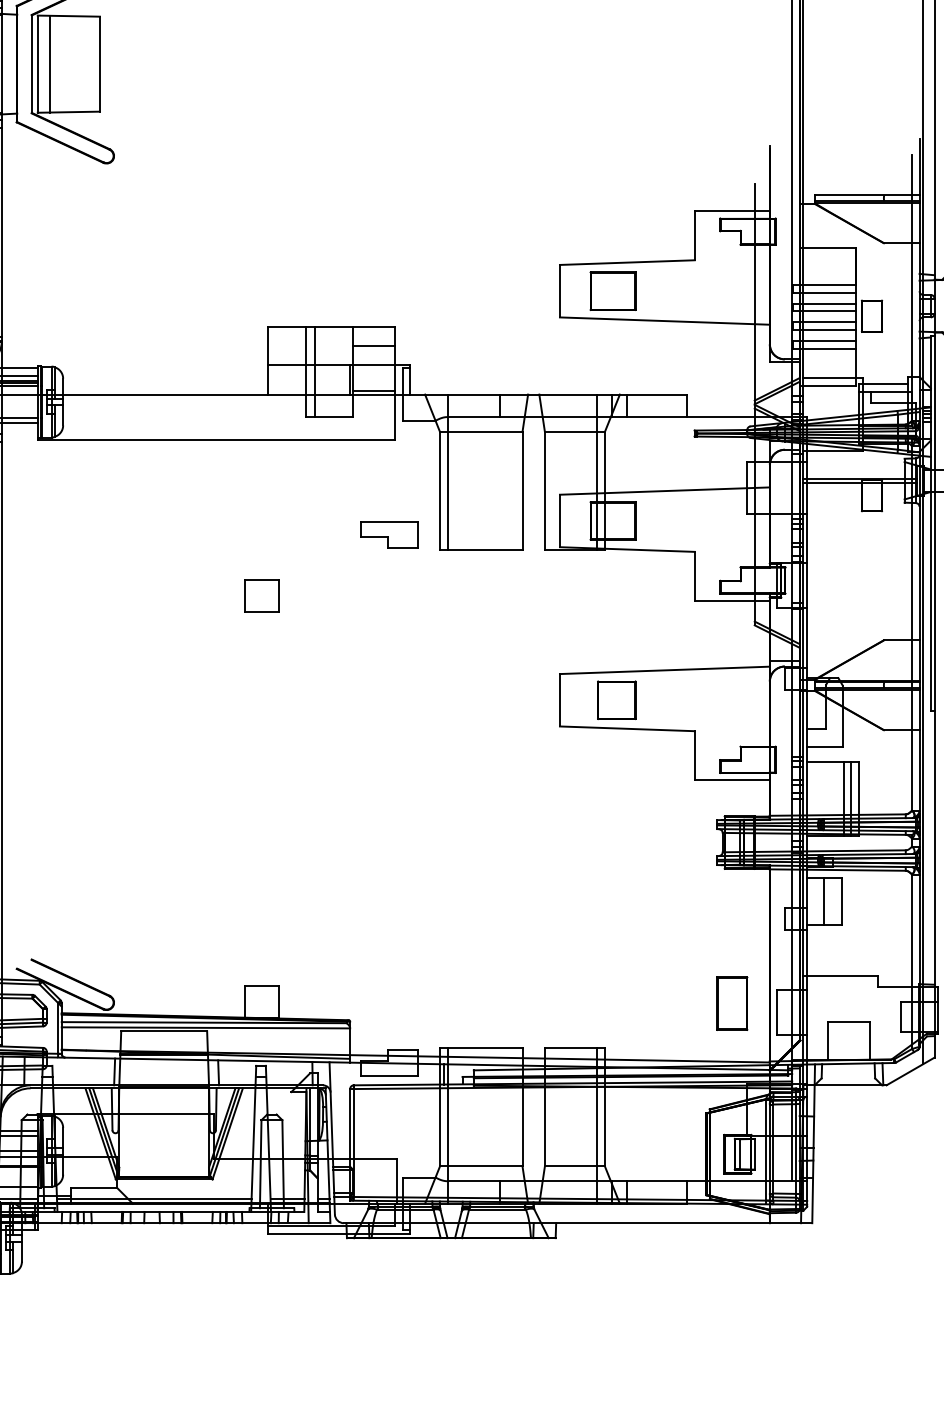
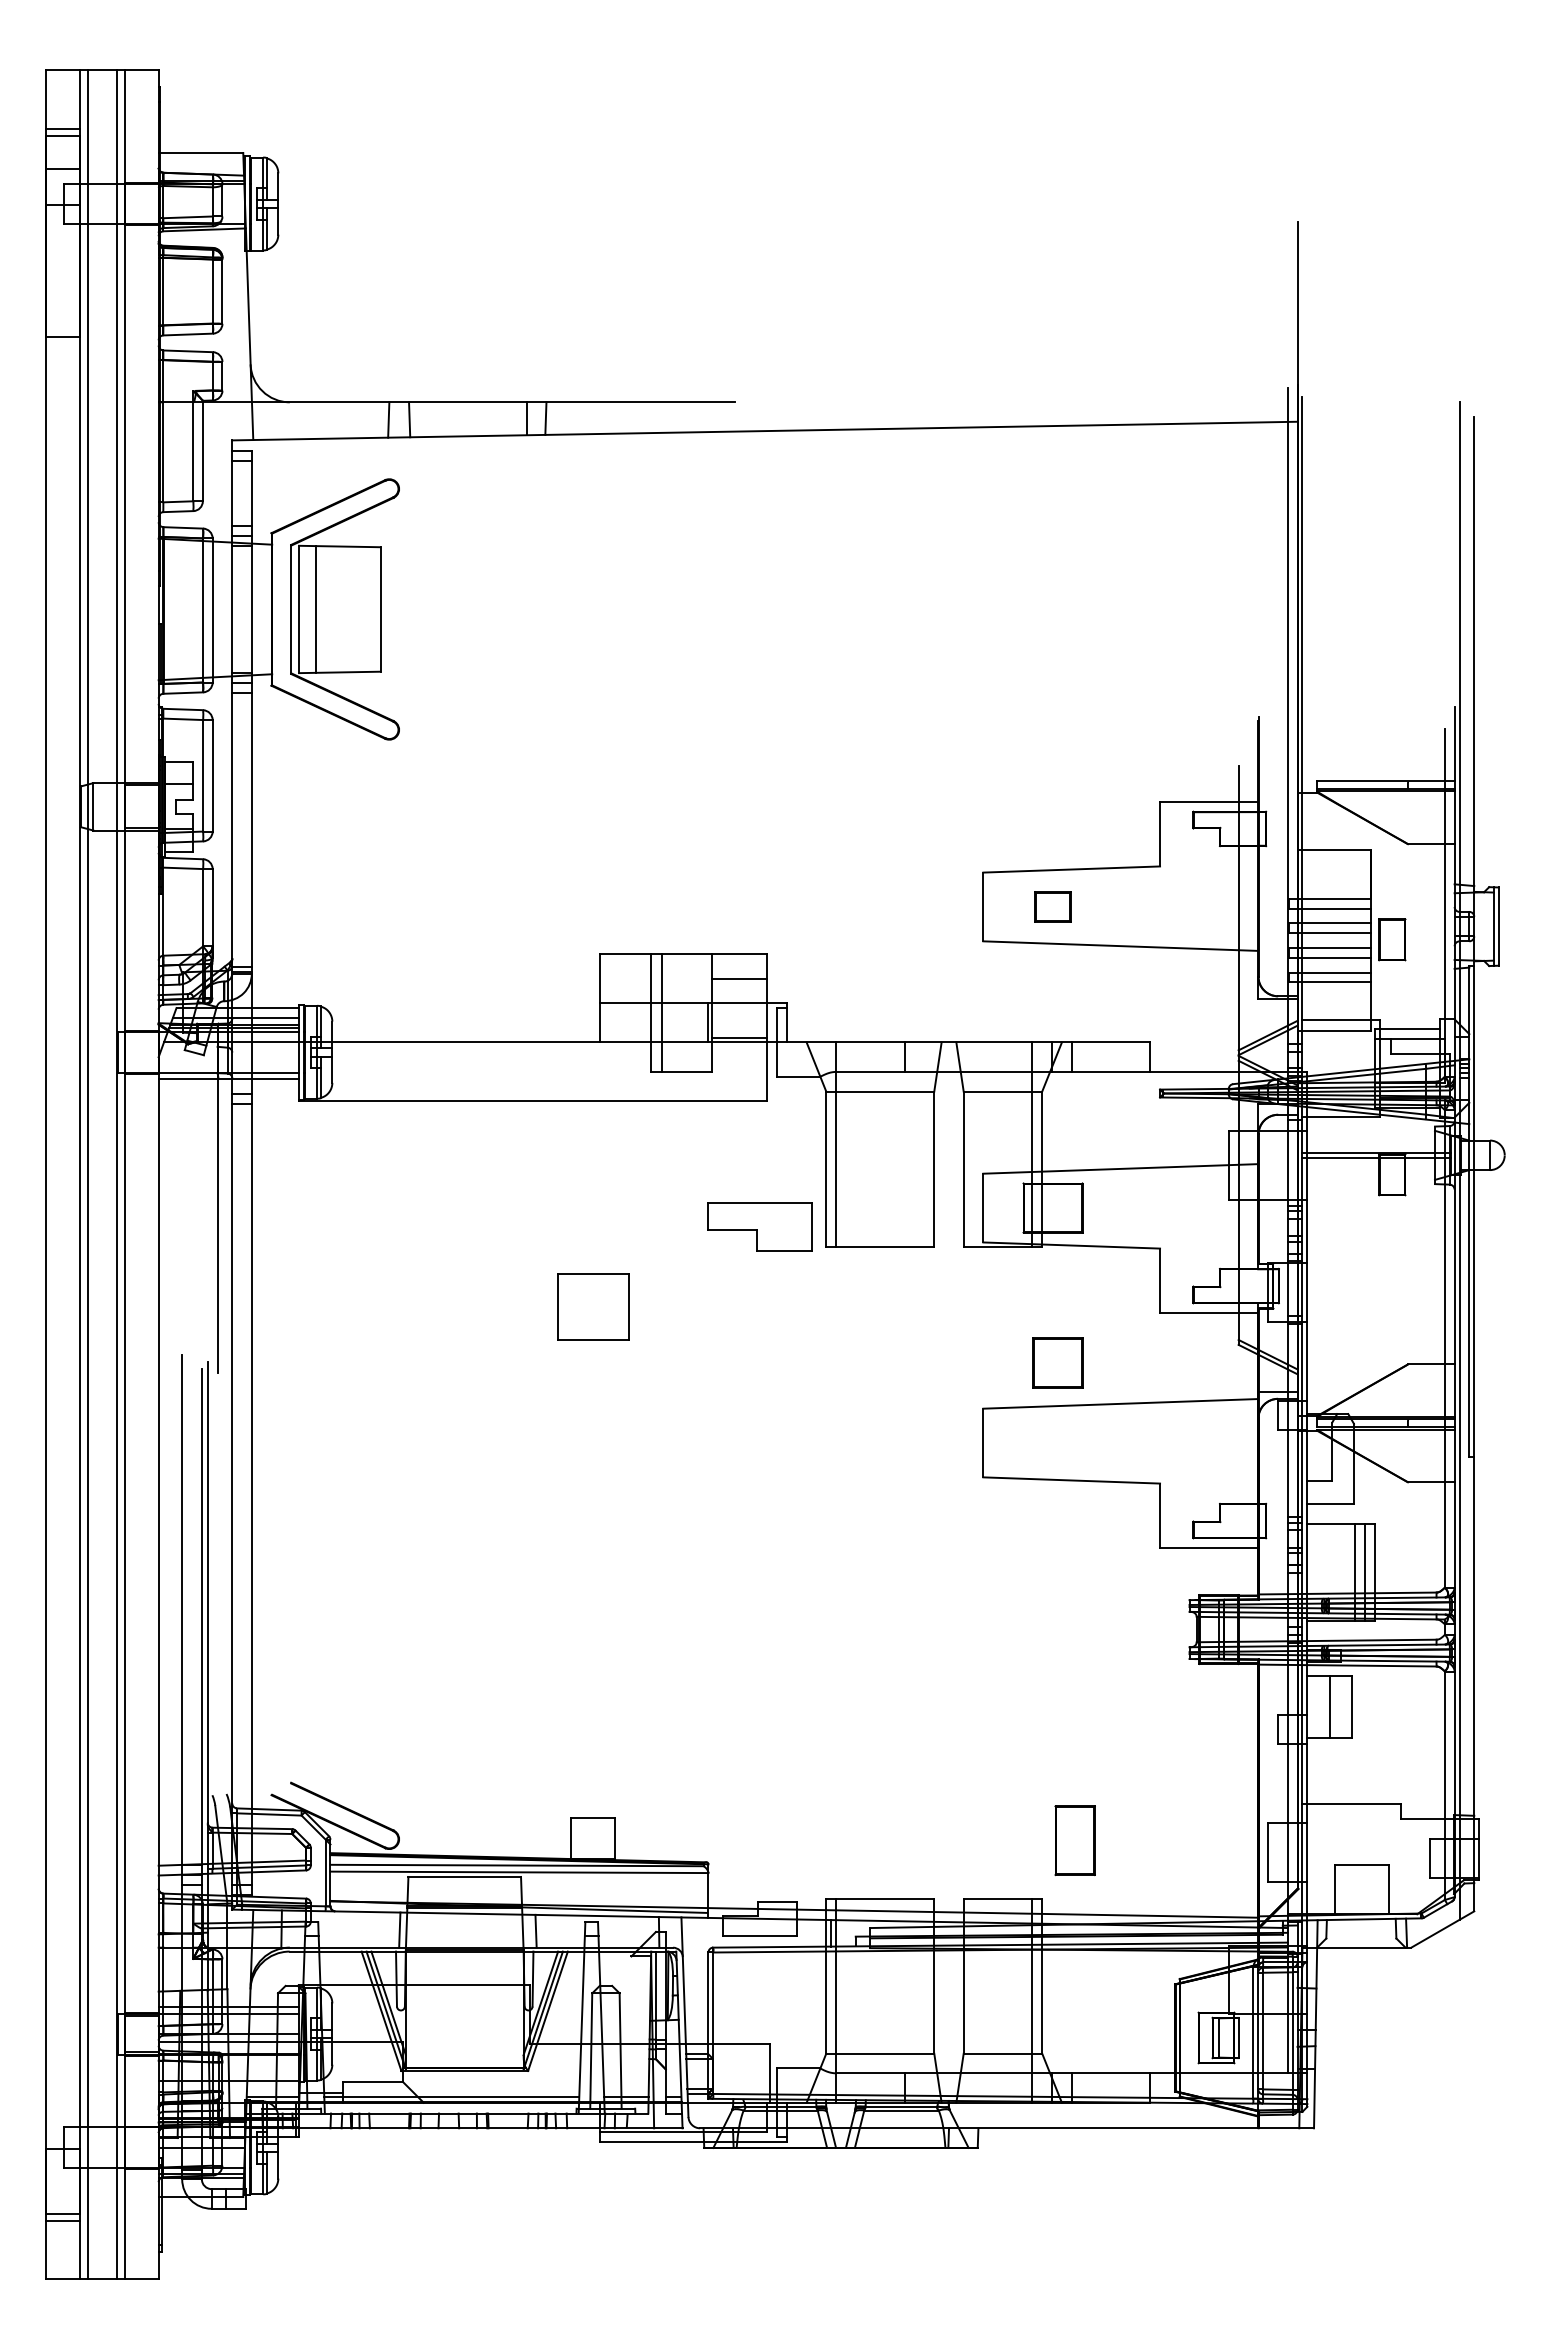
part: (612, 290) -> (1052, 906), size x0.6
part: (389, 535) -> (759, 1226), size x1.4
part: (261, 596) -> (592, 1306), size x1.6
part: (616, 699) -> (1057, 1362), moved
part: (731, 1003) -> (1074, 1840), moved

